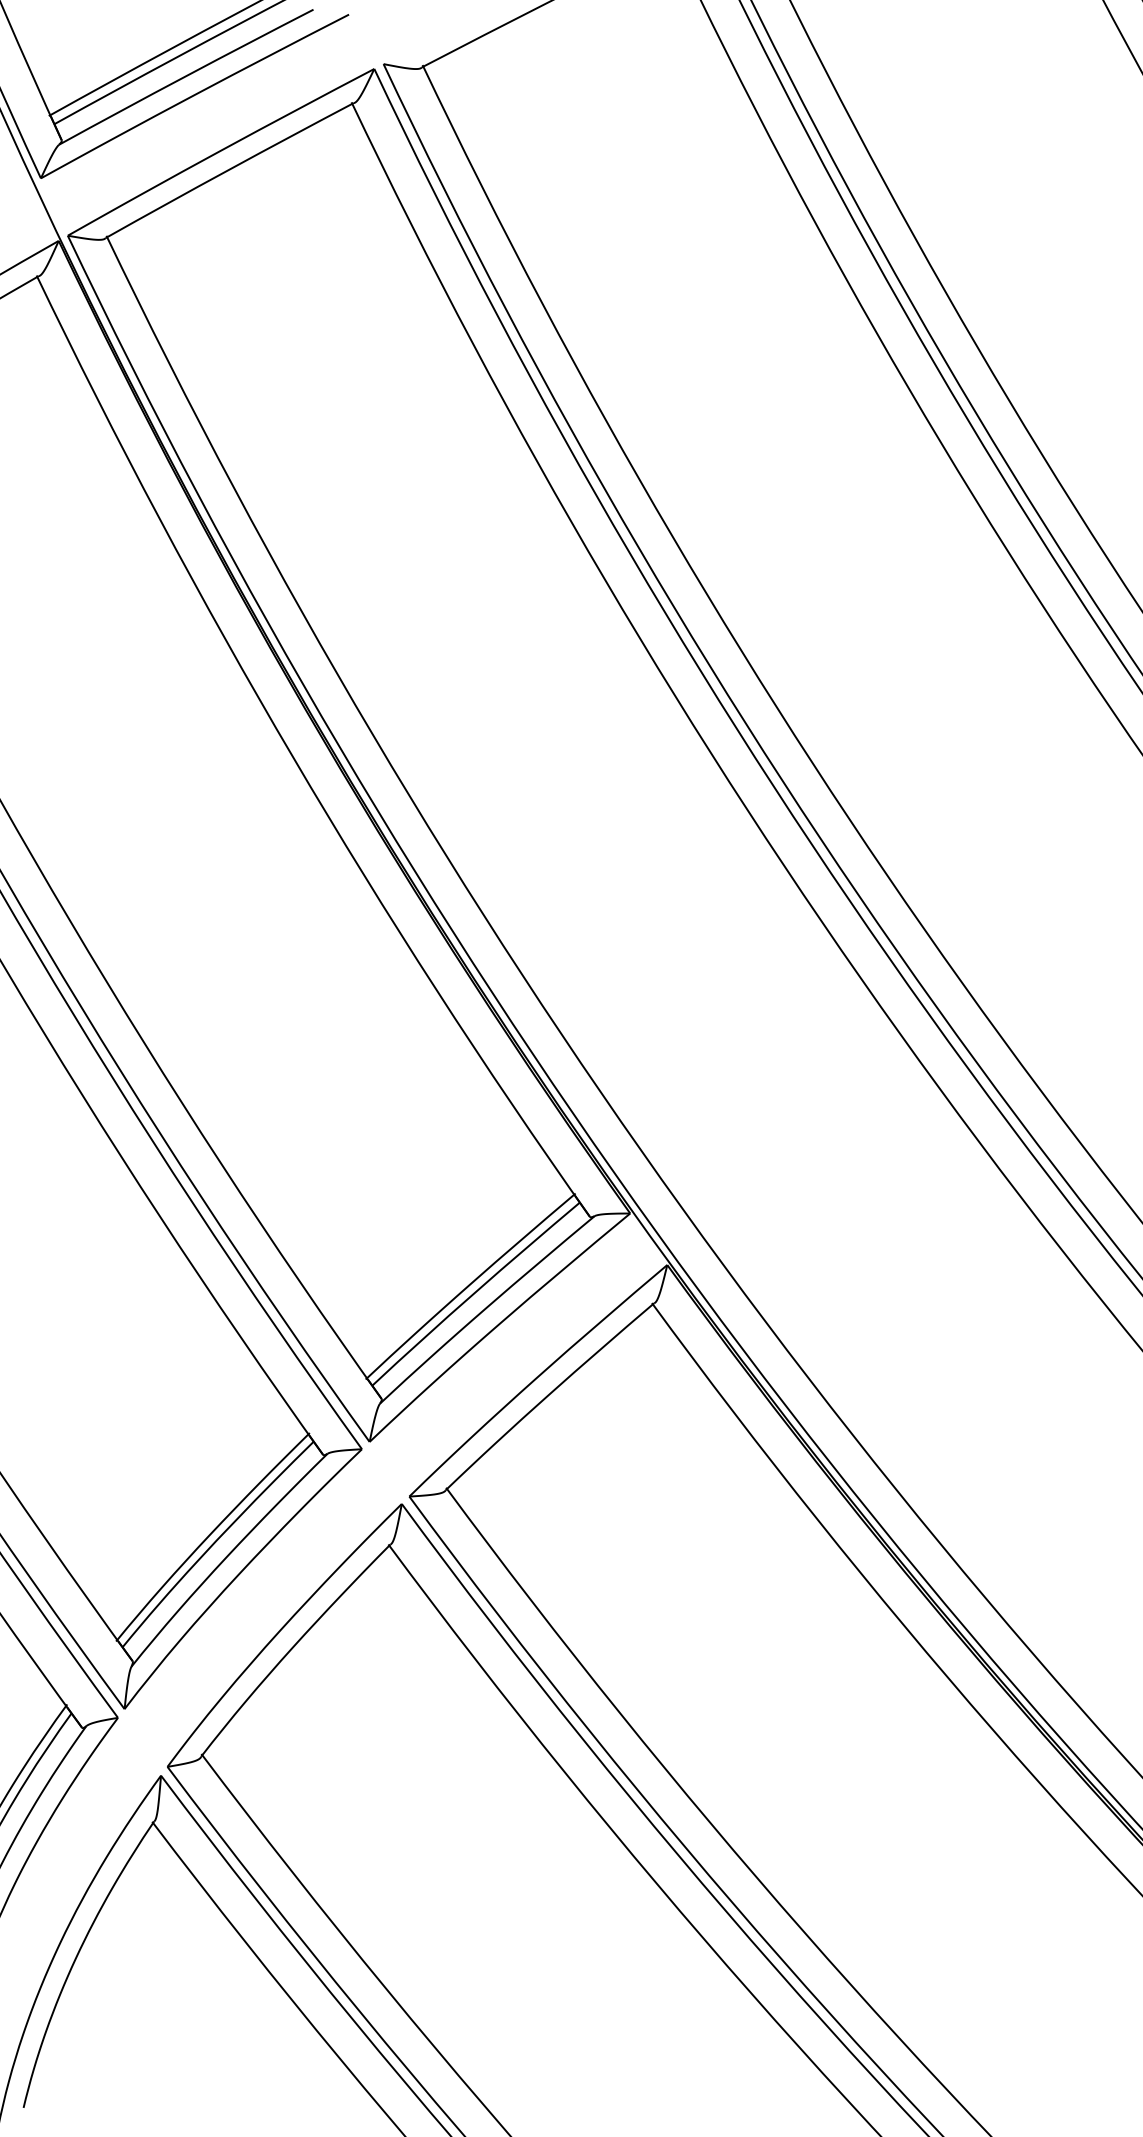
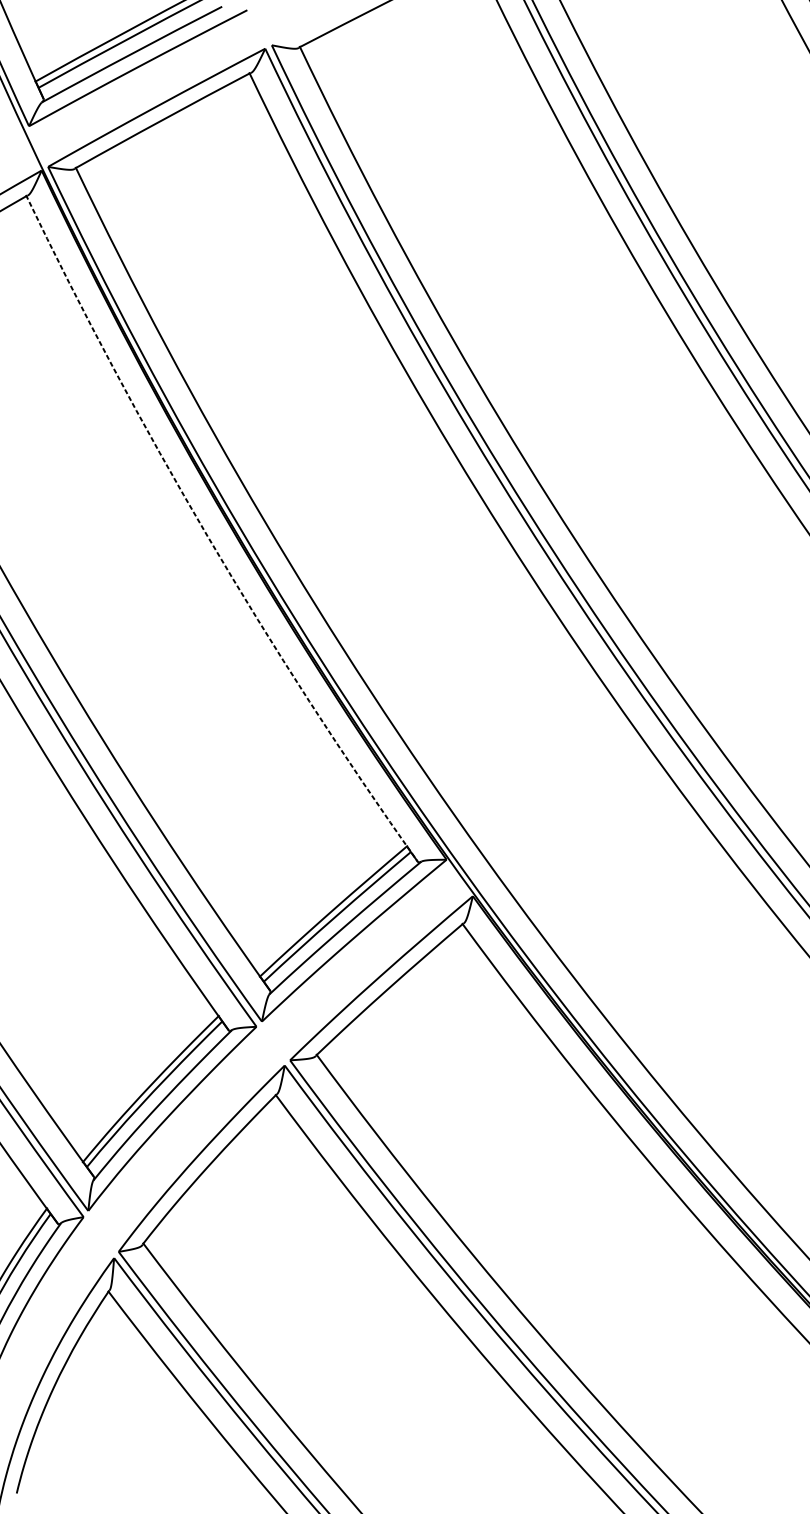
arc: (293, 757) -> (208, 536), solid -> dashed

